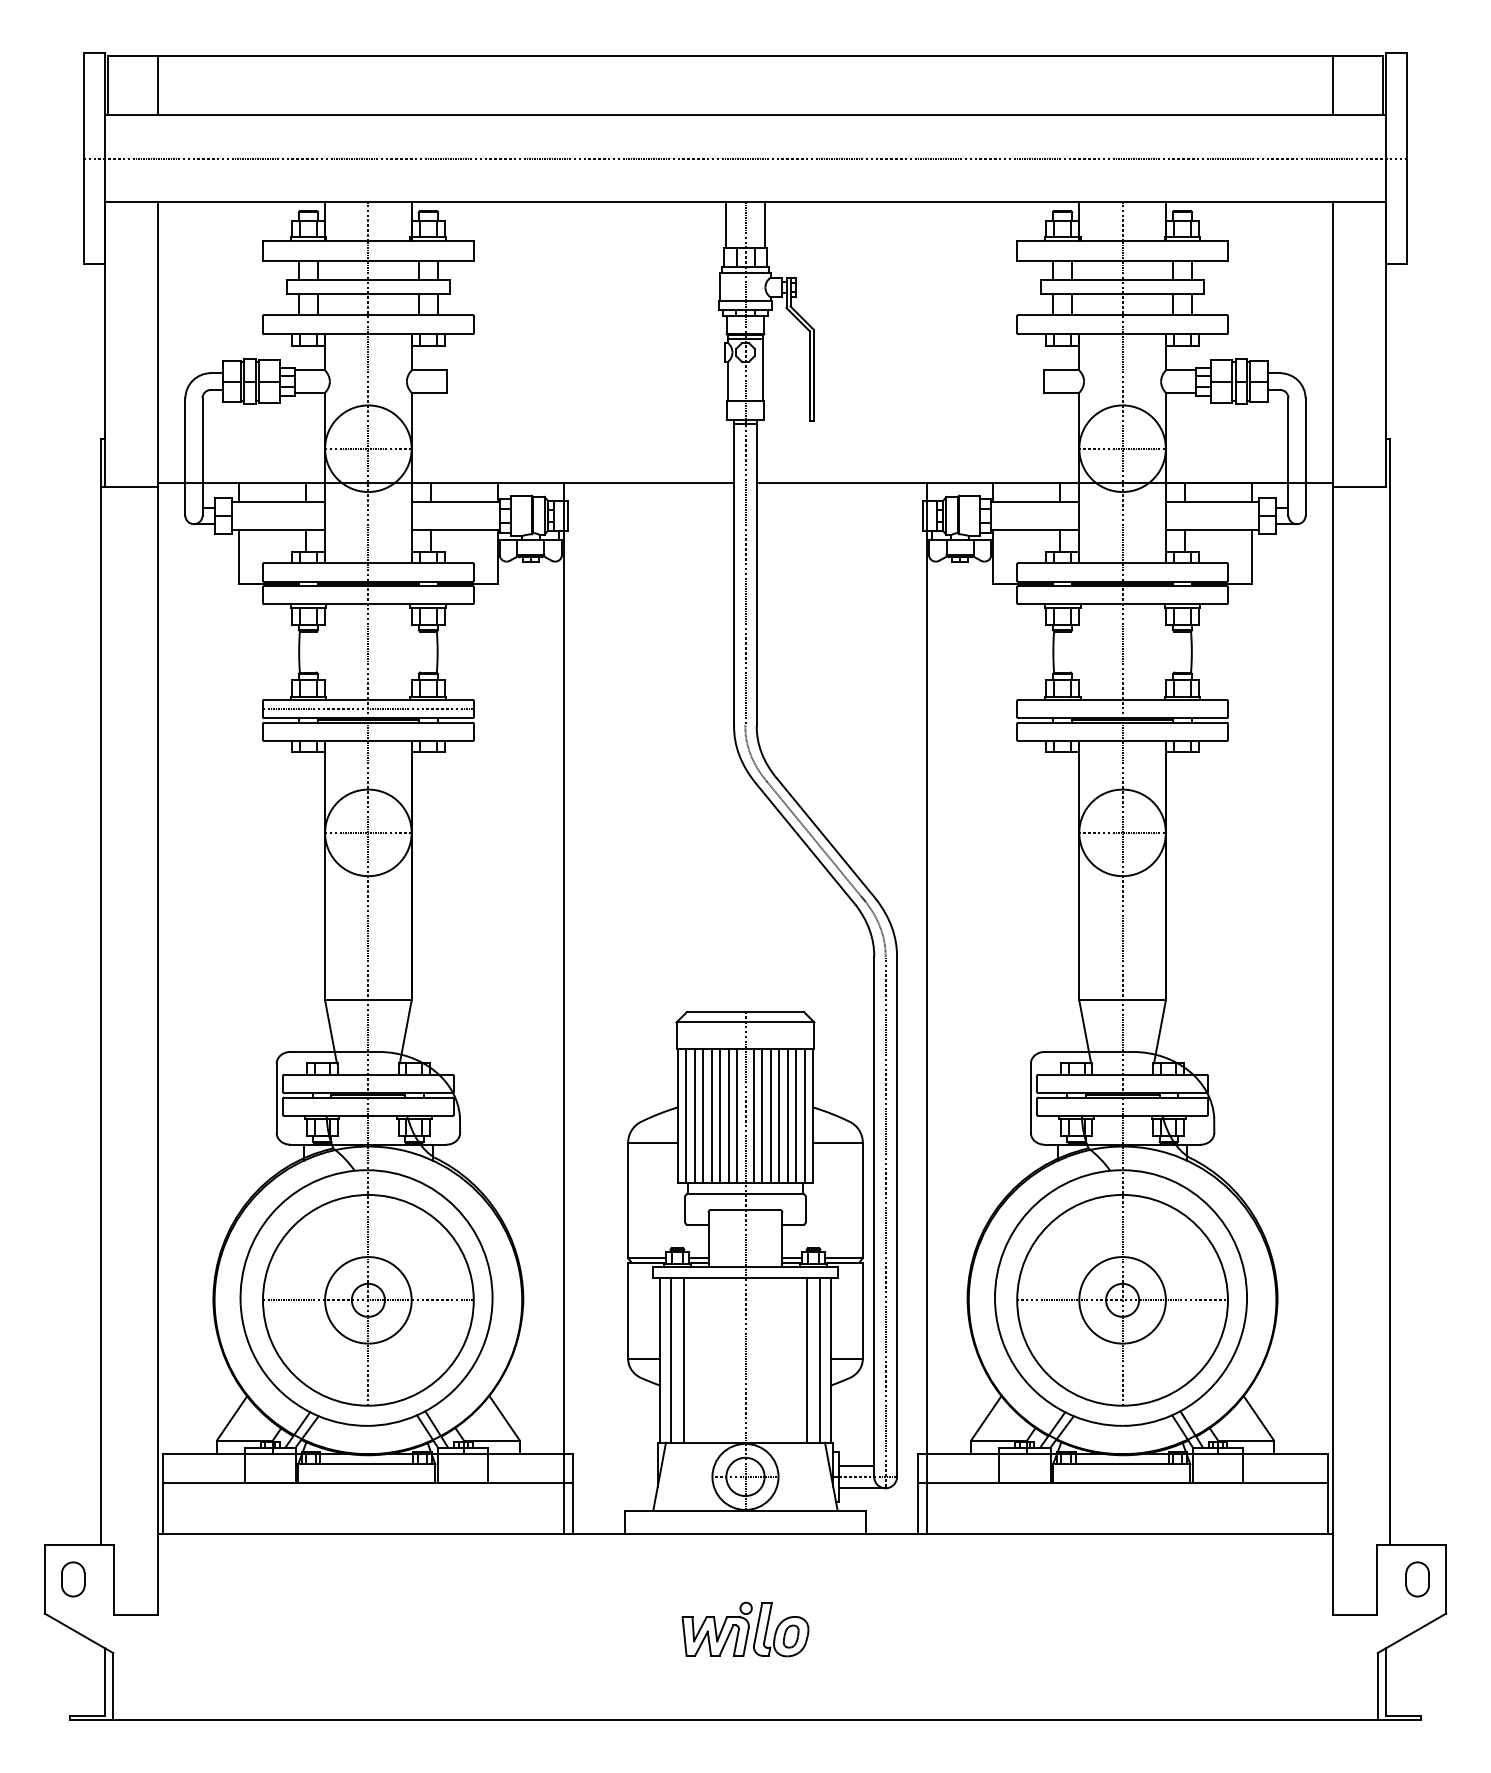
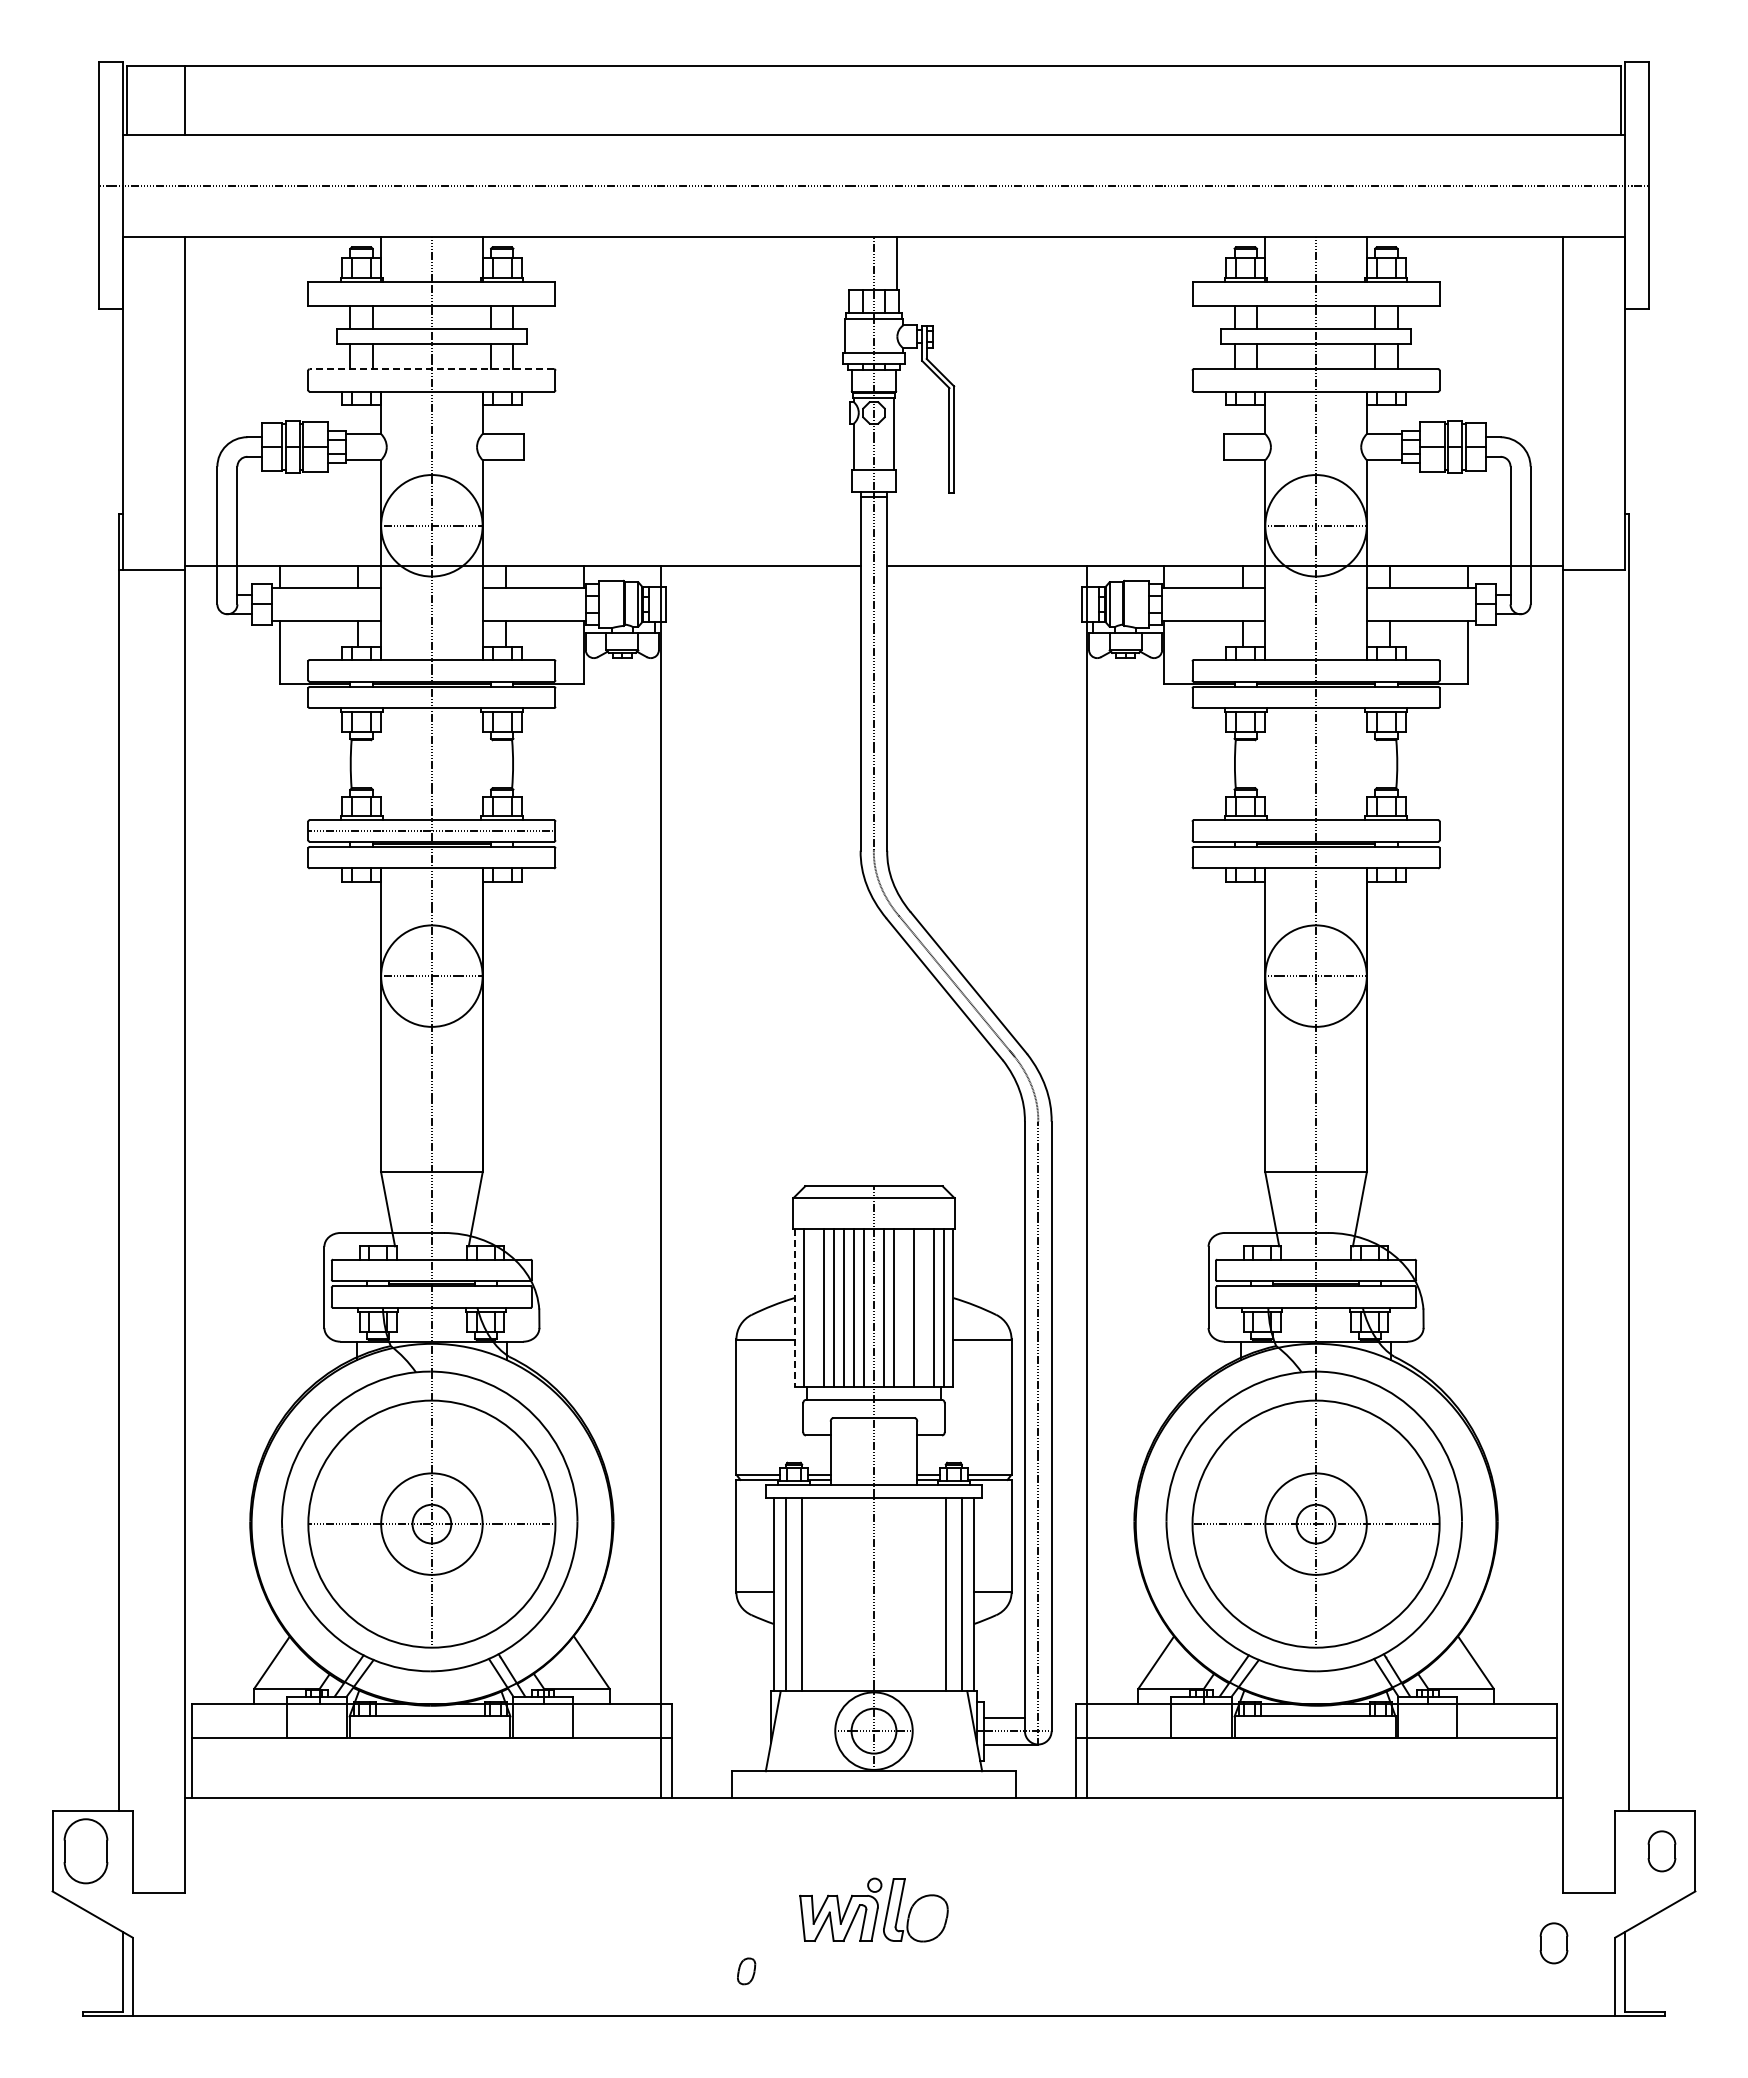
line: (1332, 85) -> (1562, 100), removed
line: (726, 224) -> (851, 263), removed
line: (368, 315) -> (431, 369), solid -> dashed
line: (677, 1115) -> (794, 1307), solid -> dashed
line: (694, 1115) -> (814, 1307), removed
line: (770, 1115) -> (903, 1307), removed
line: (787, 1115) -> (923, 1307), removed
part: (72, 1579) -> (85, 1851), size x1.6
part: (791, 1636) -> (746, 1971), moved
part: (1325, 1658) -> (1553, 1943), added

